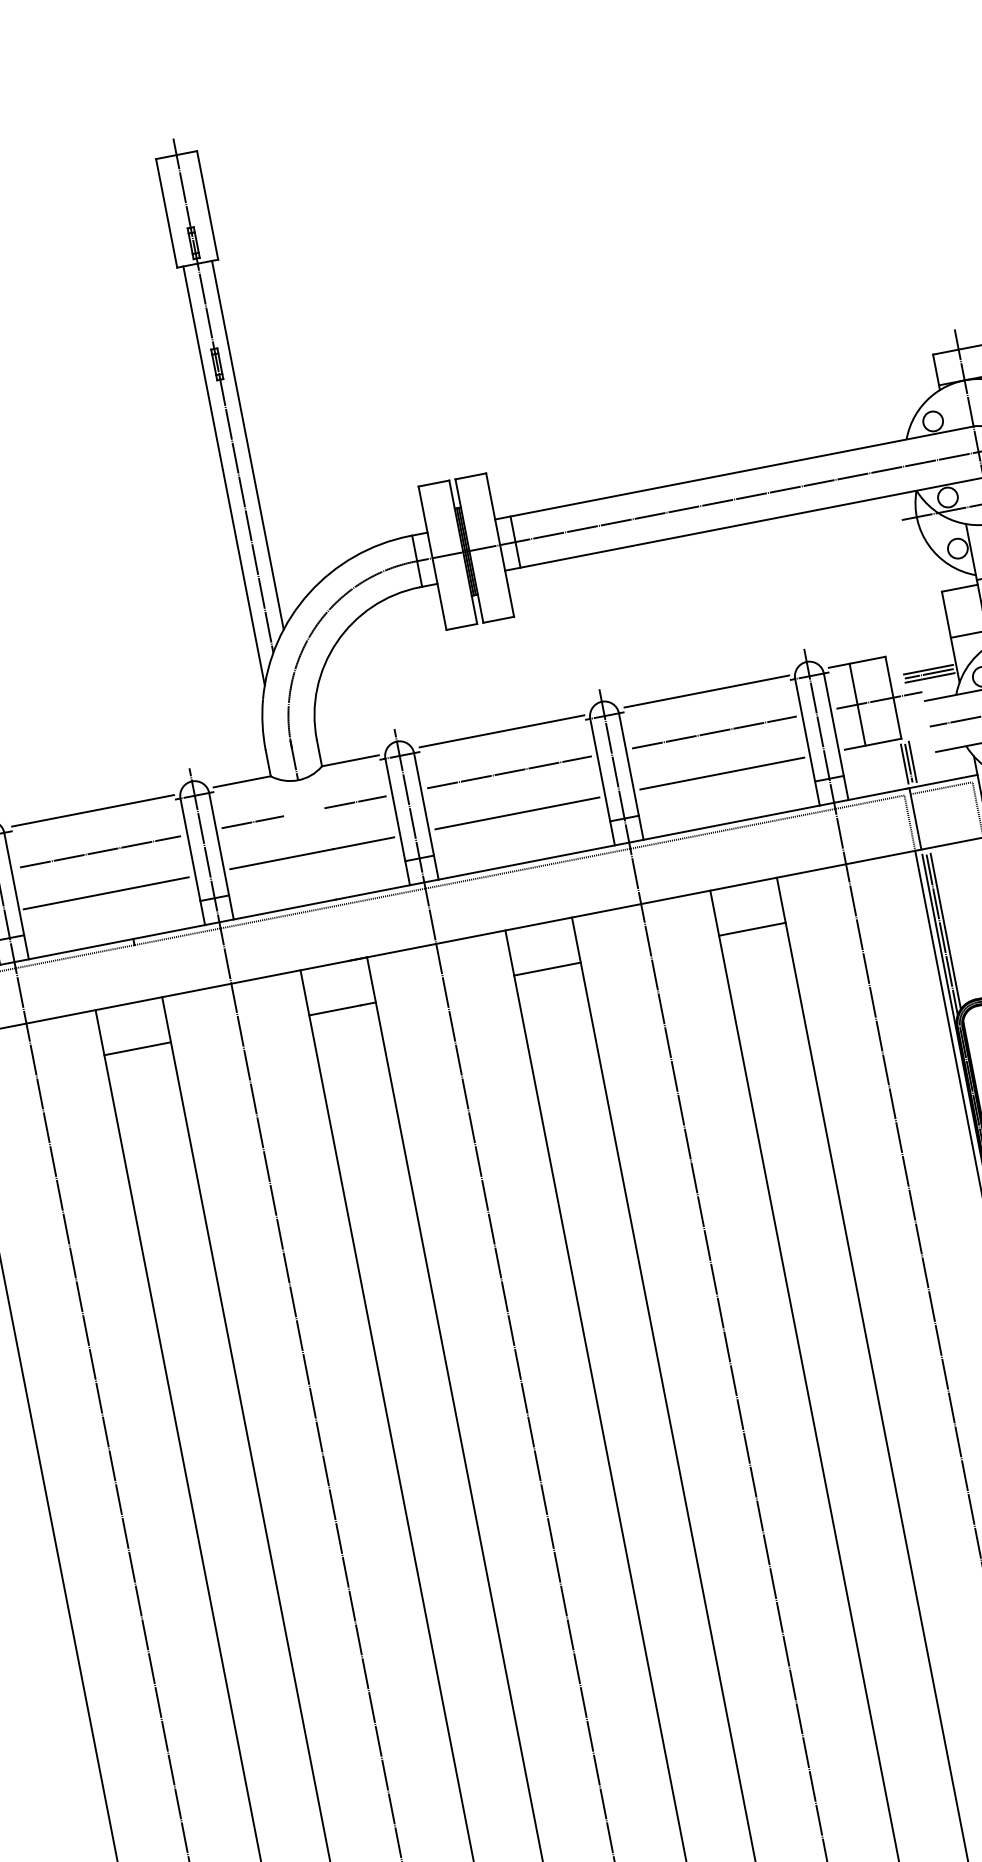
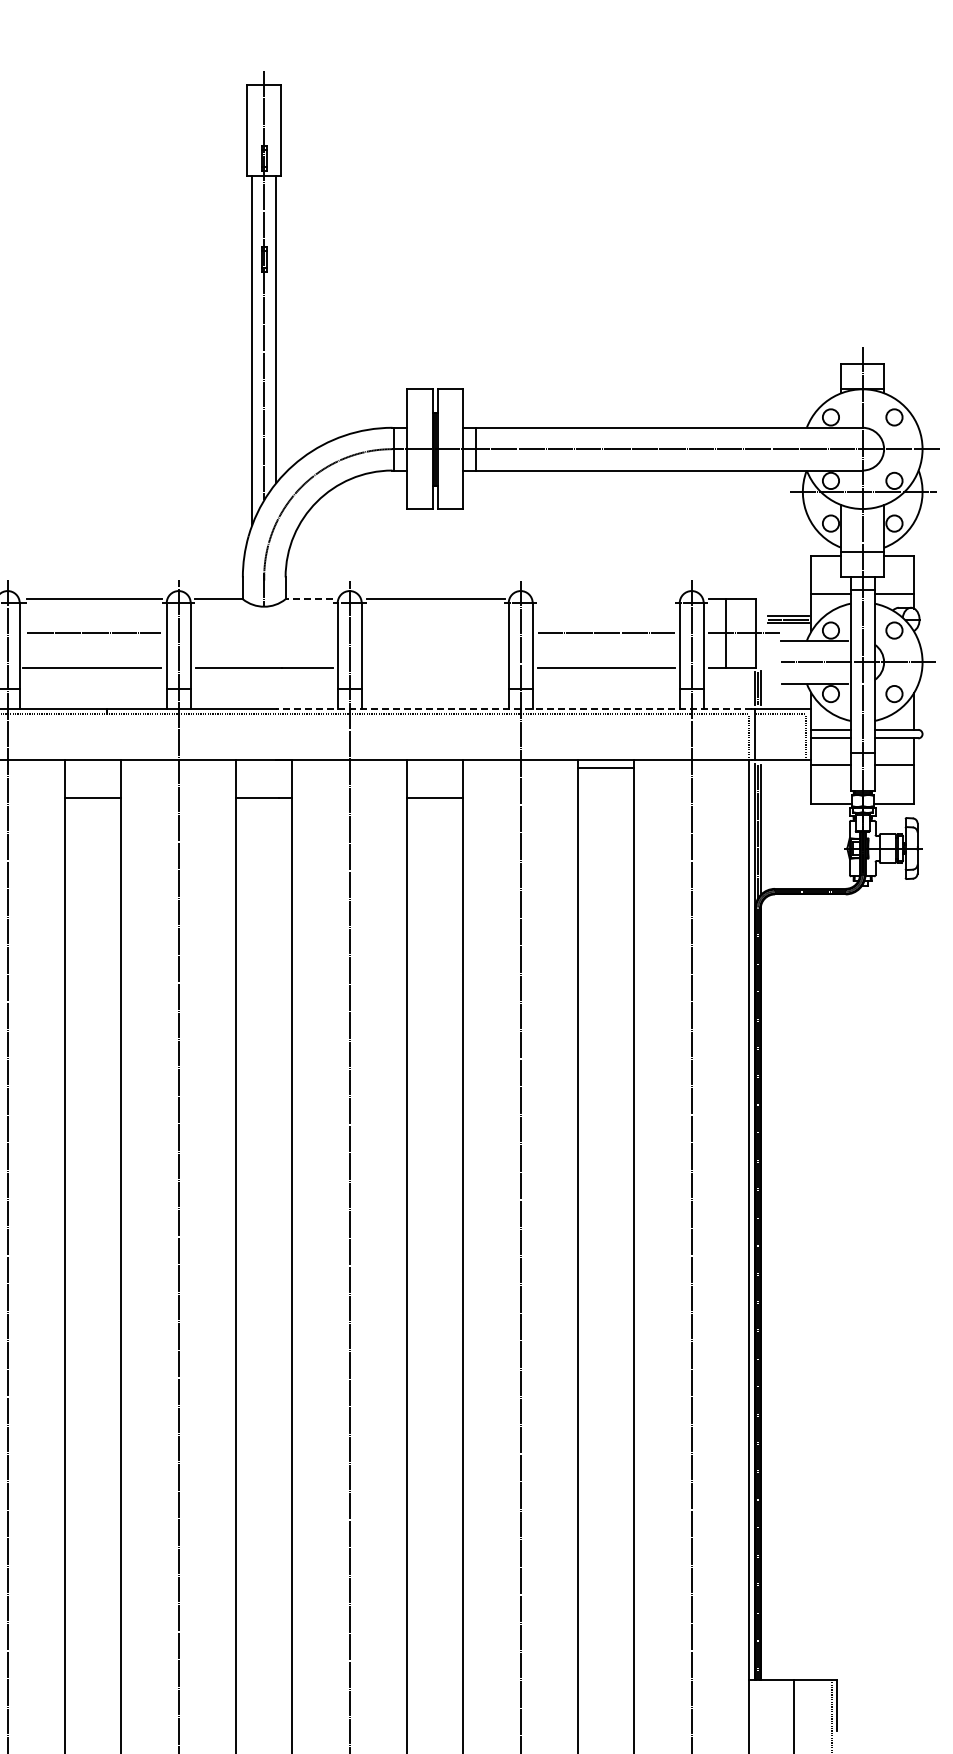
line: (706, 691) -> (606, 599), removed
line: (350, 761) -> (309, 599), solid -> dashed
line: (509, 772) -> (435, 633), removed
line: (355, 802) -> (306, 633), removed
line: (517, 813) -> (435, 667), removed
line: (253, 822) -> (221, 633), removed
line: (620, 844) -> (513, 708), solid -> dashed
line: (752, 929) -> (606, 767), moved

